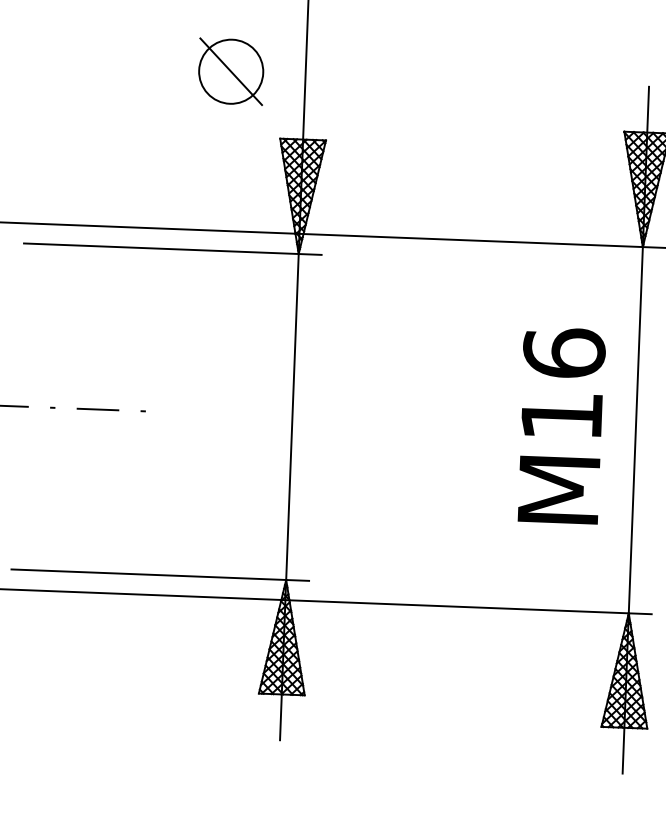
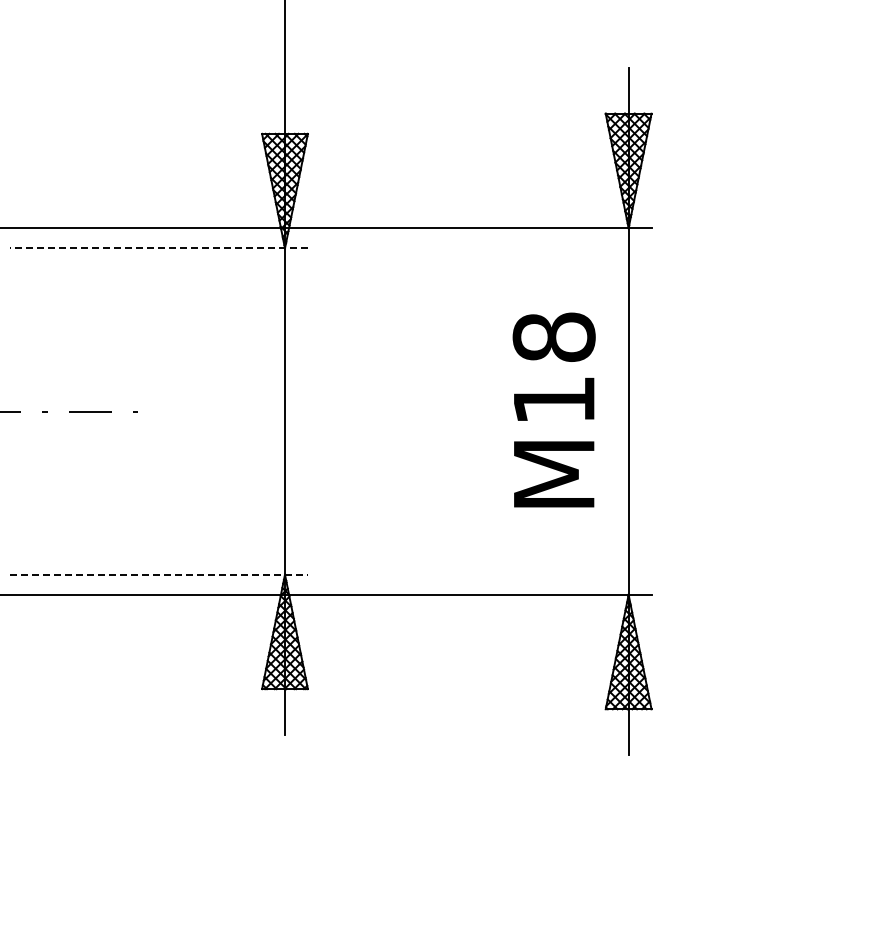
part: (231, 71) -> (210, 68), removed
line: (173, 249) -> (159, 248), solid -> dashed
text: (563, 352) -> (553, 336), M16 -> M18
line: (160, 575) -> (159, 574), solid -> dashed

